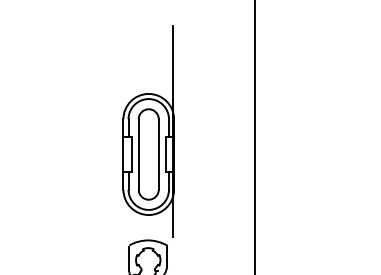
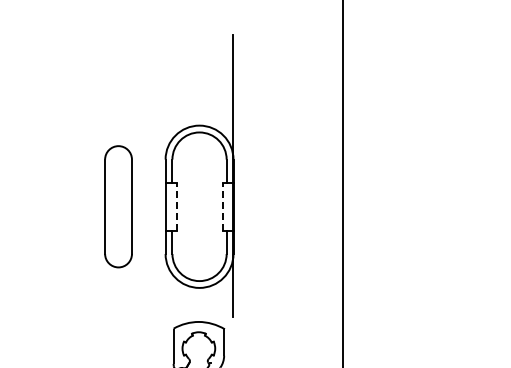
line: (131, 154) -> (176, 206), solid -> dashed
part: (148, 154) -> (118, 206), moved
line: (165, 154) -> (222, 206), solid -> dashed

